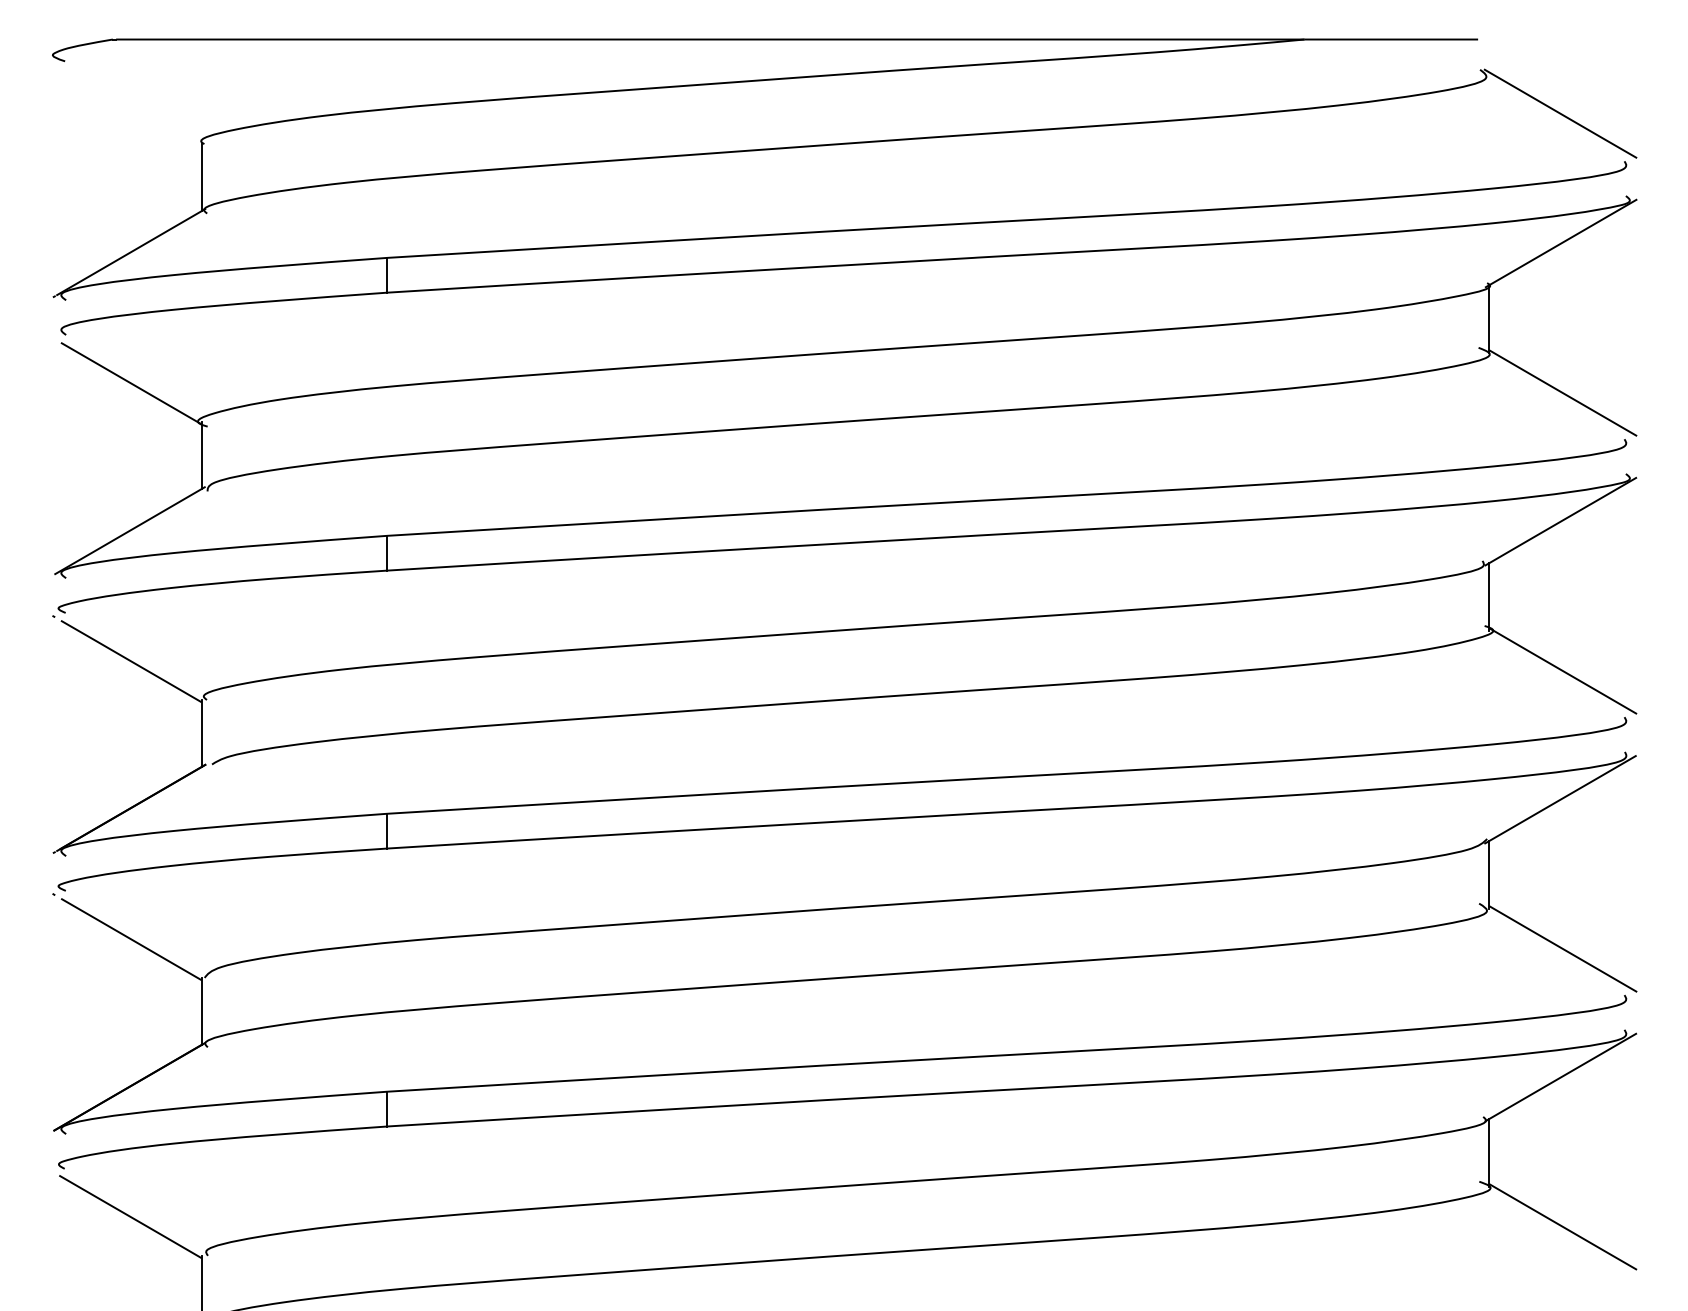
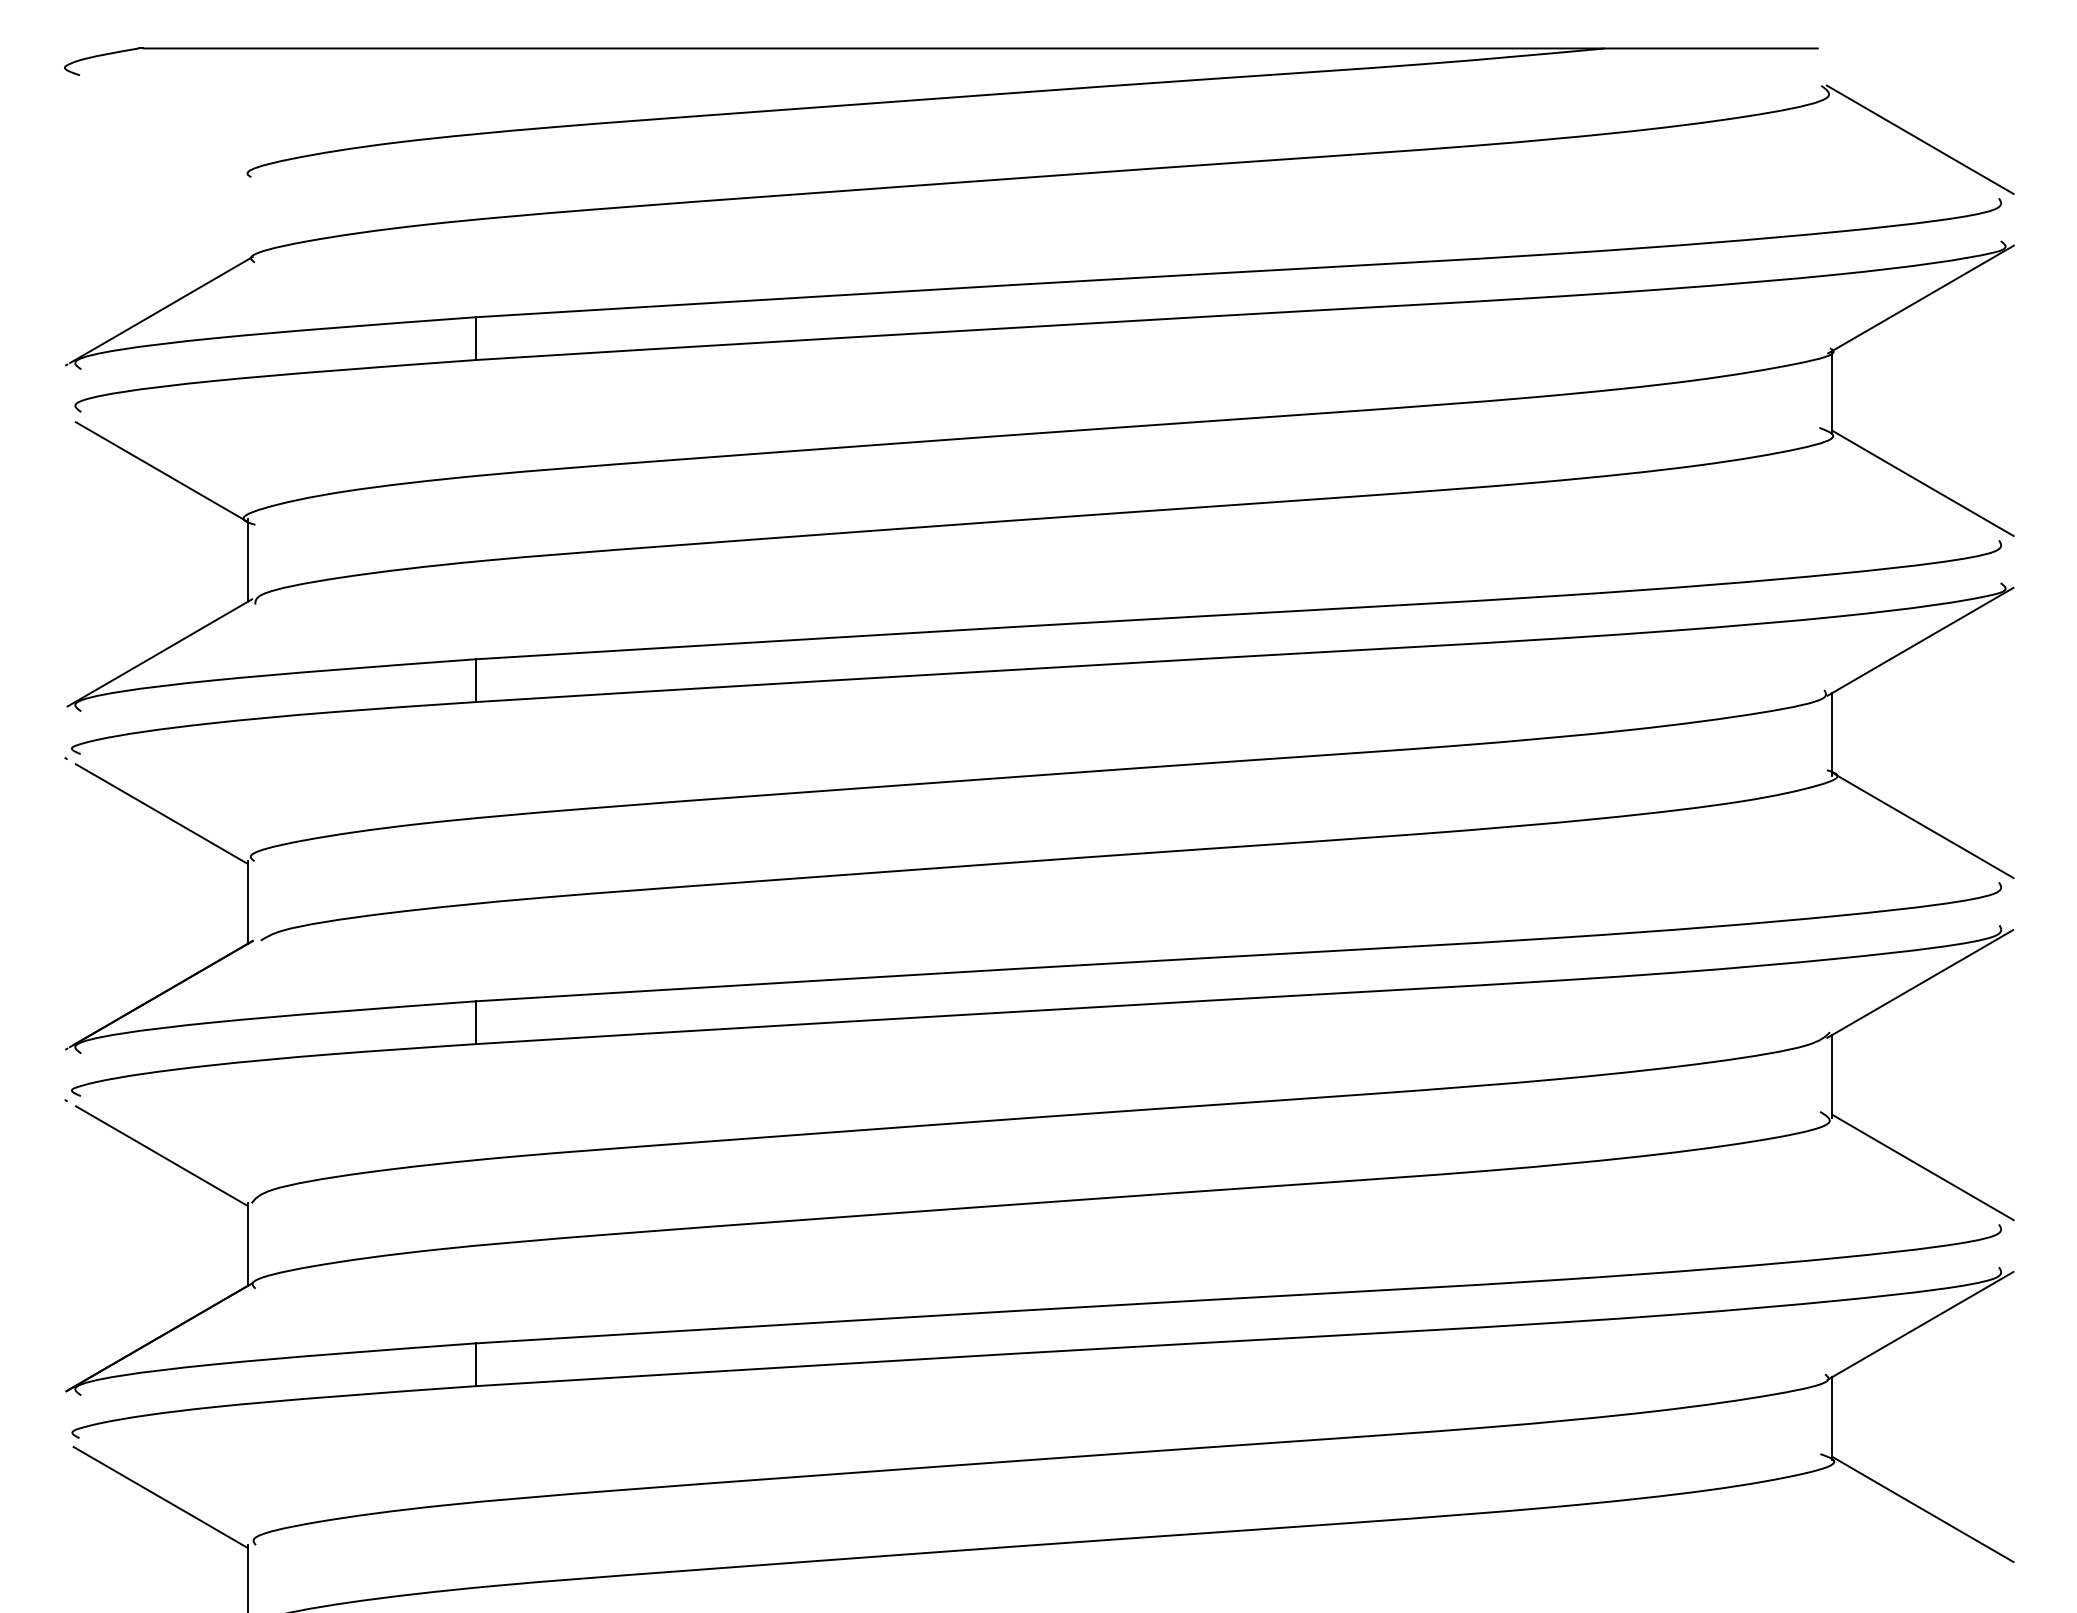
line: (202, 177) -> (248, 218), removed

